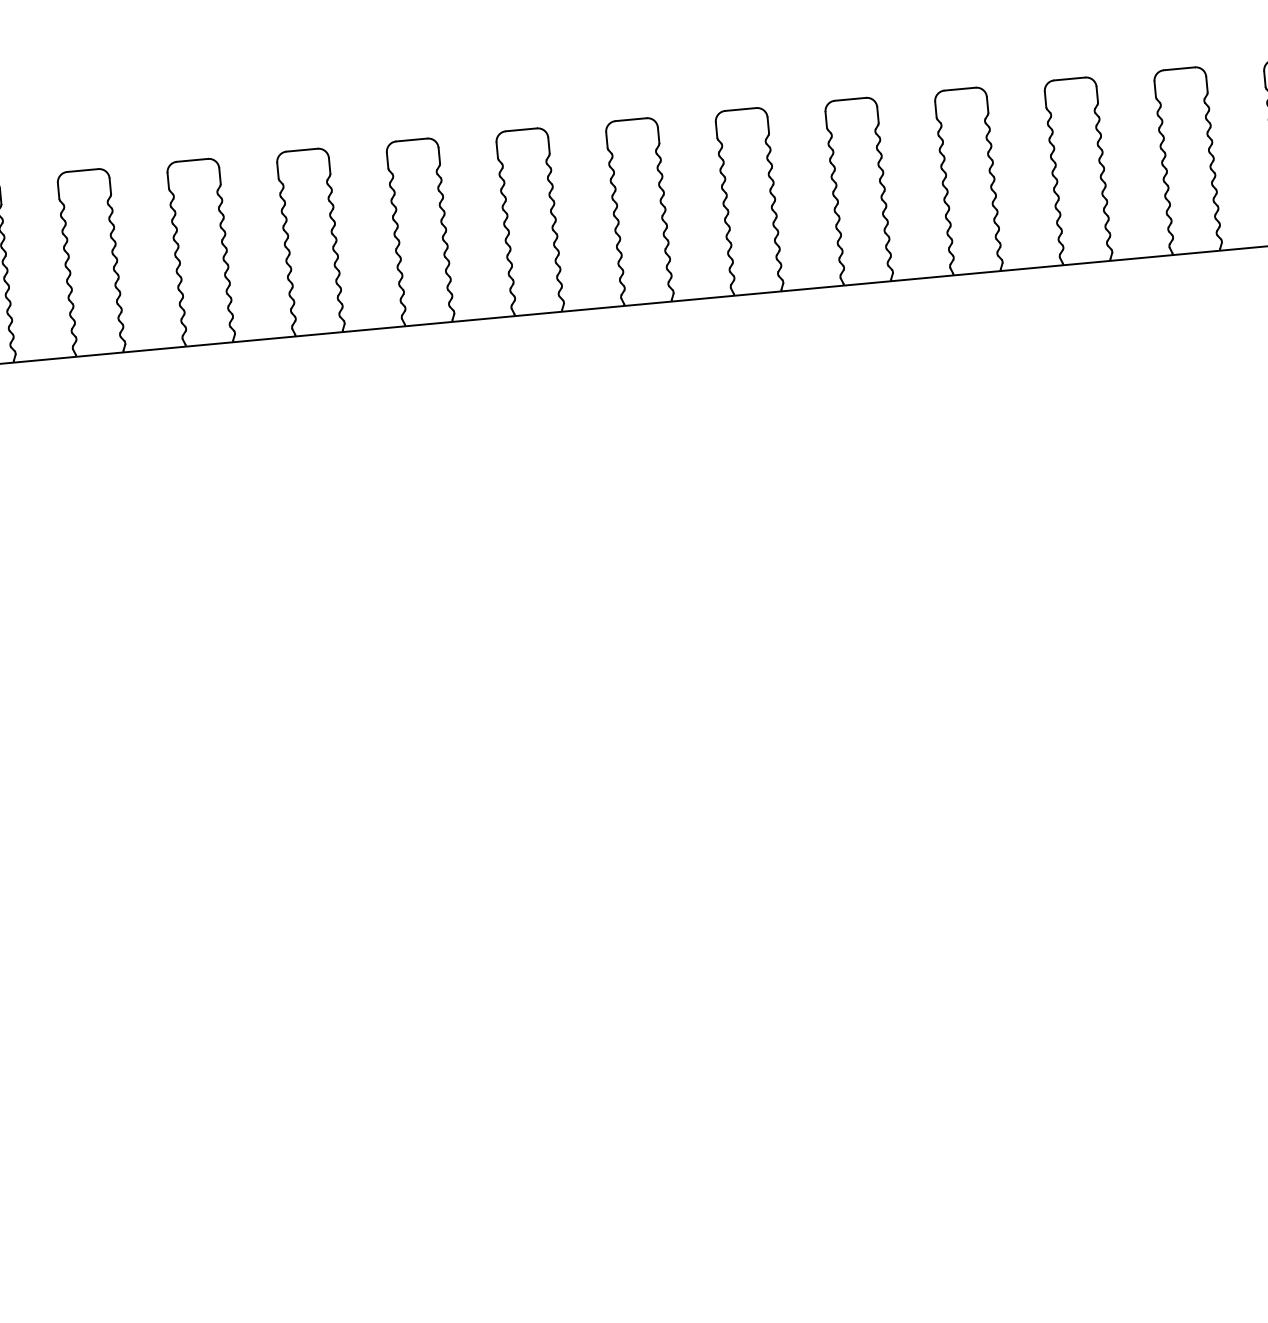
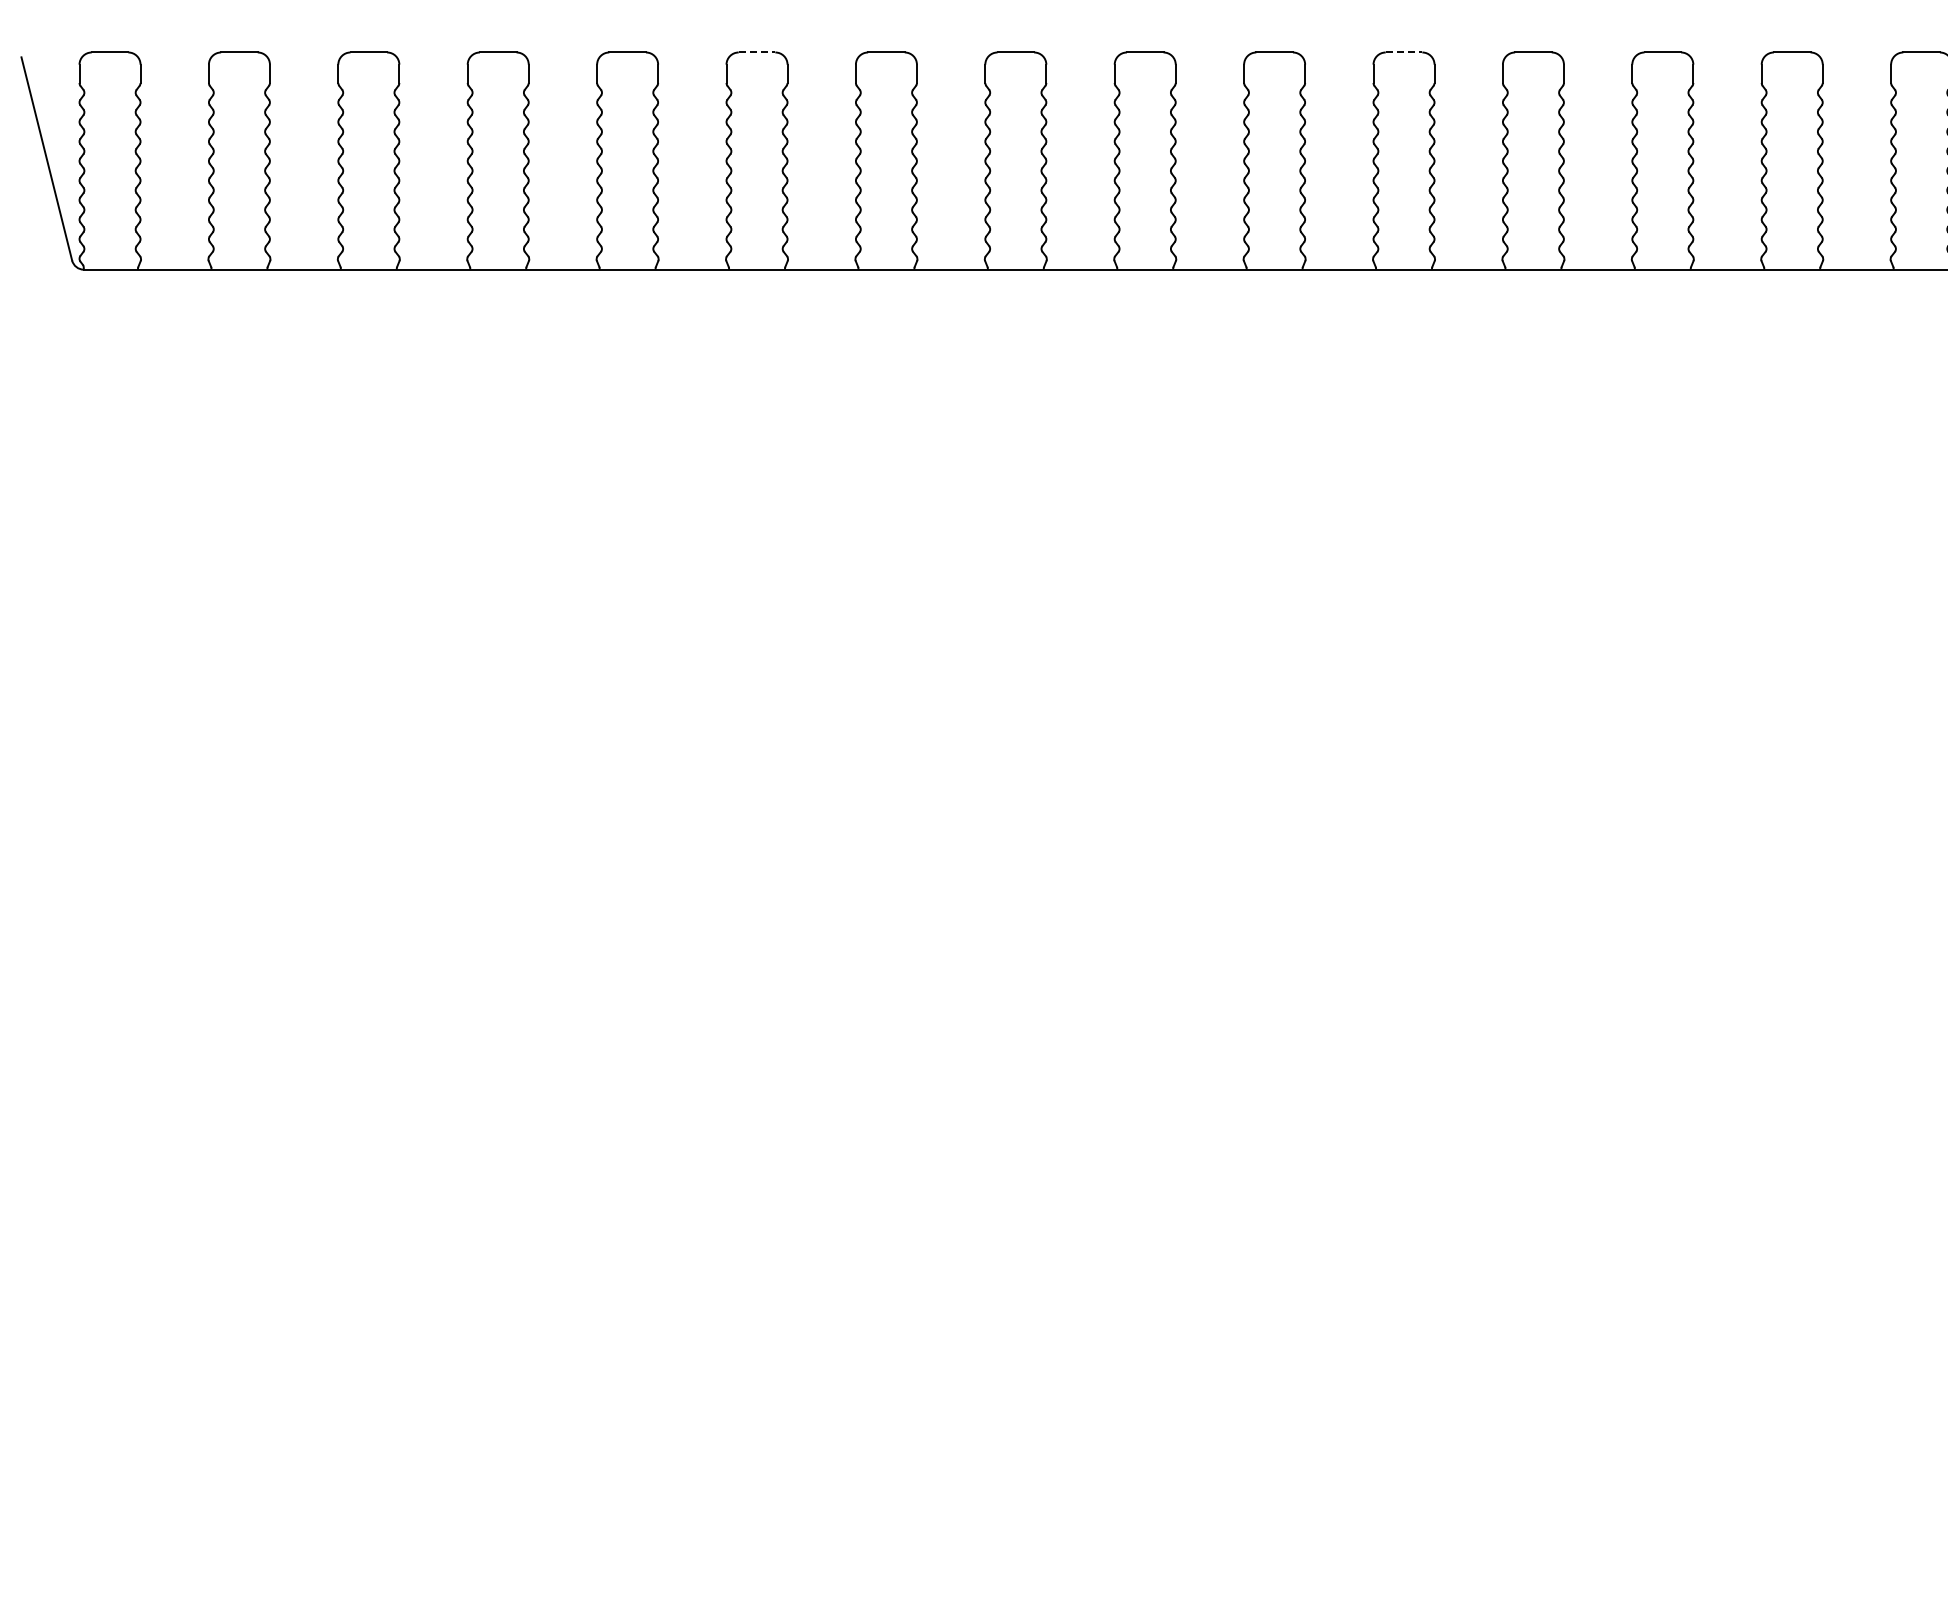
line: (631, 119) -> (1404, 52), solid -> dashed
line: (83, 170) -> (757, 52), solid -> dashed

